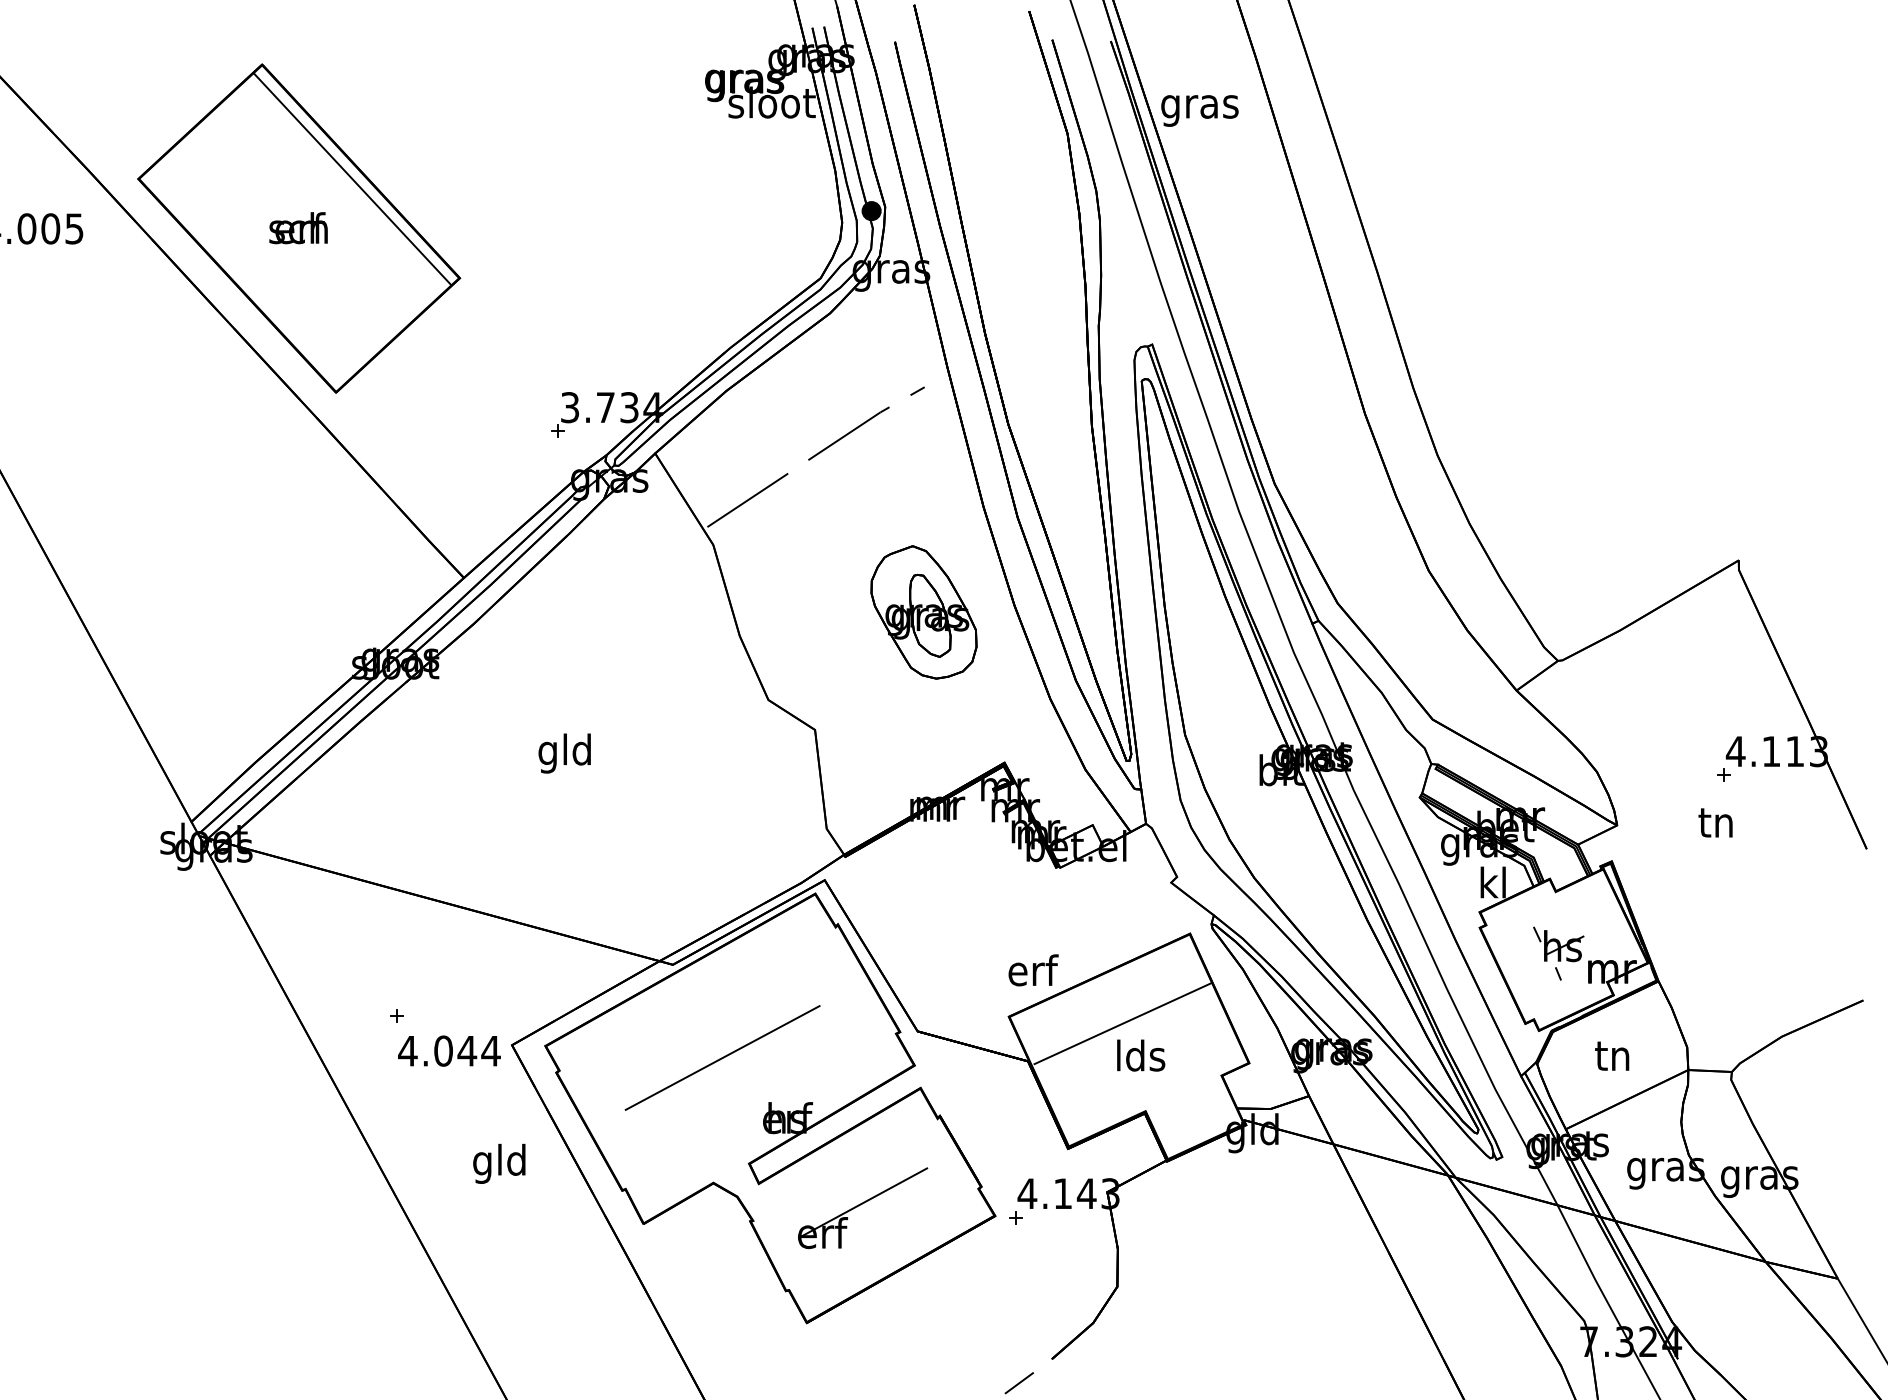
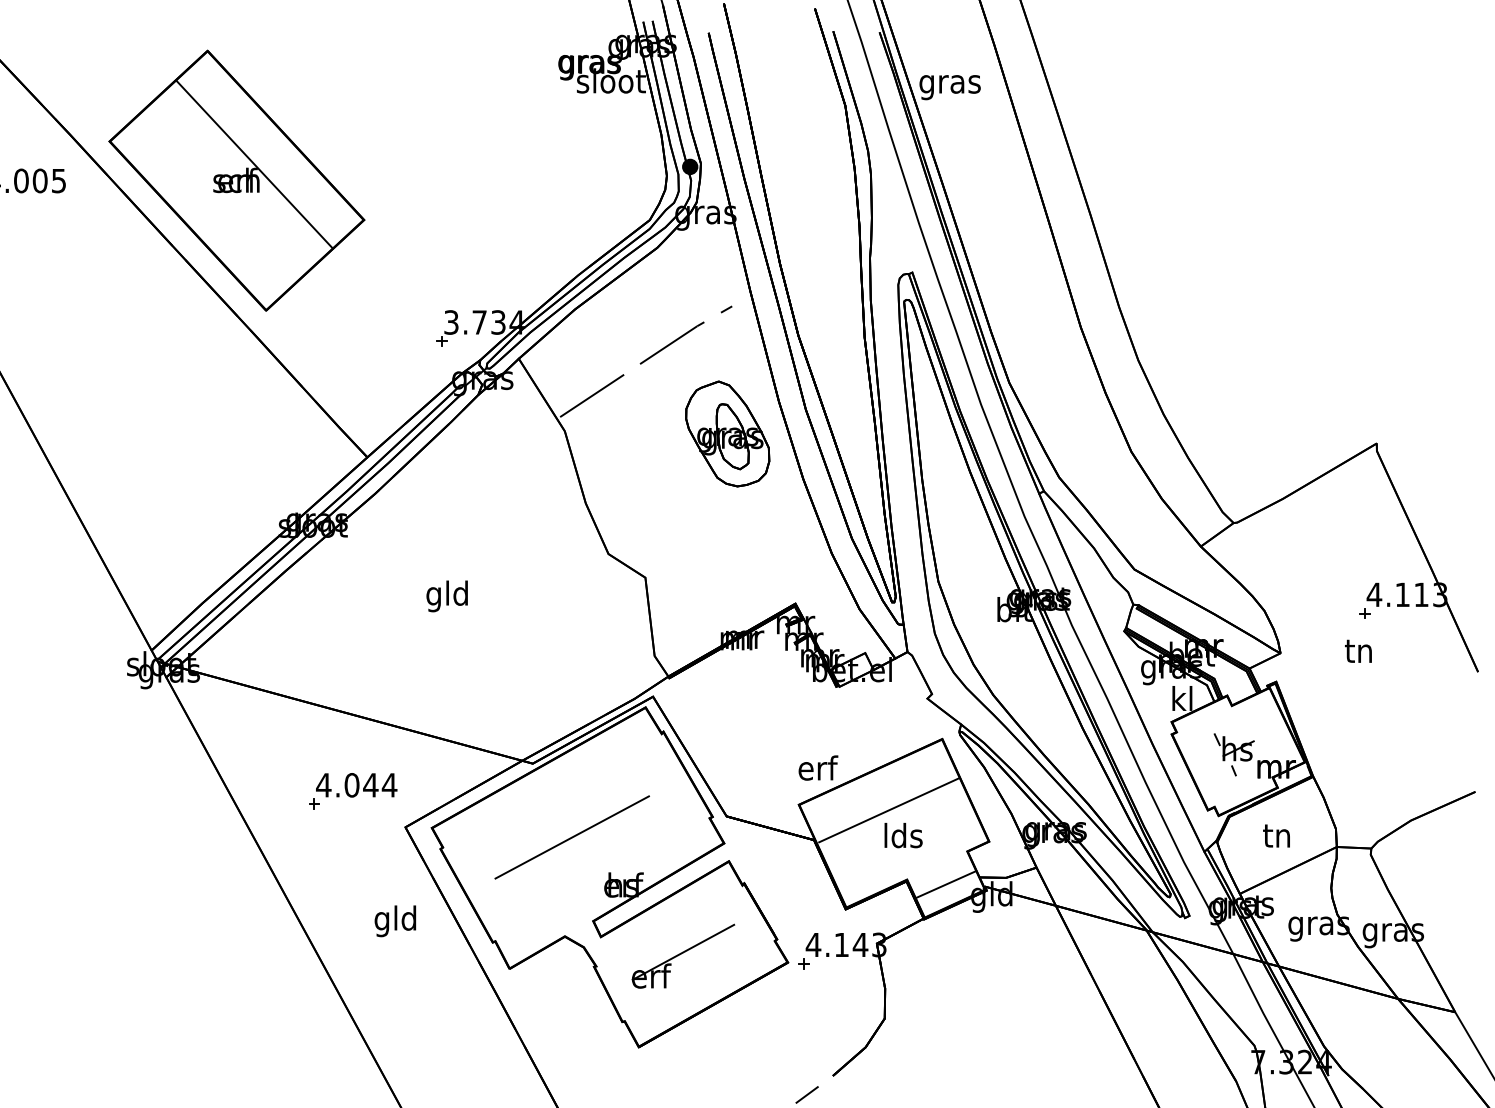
line: (351, 178) -> (253, 164), moved
part: (923, 612) -> (727, 434), moved
text: (449, 1050) -> (356, 784), moved
line: (1194, 1117) -> (945, 884), added

